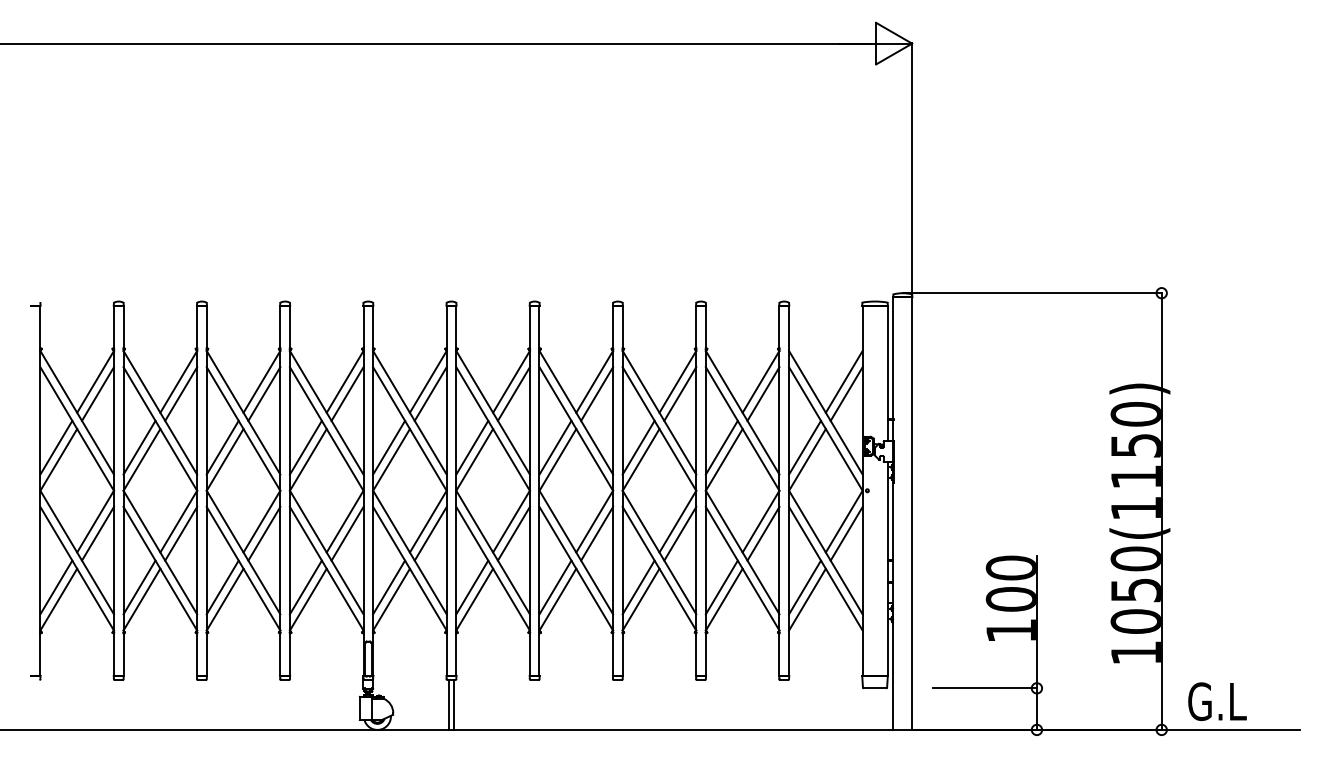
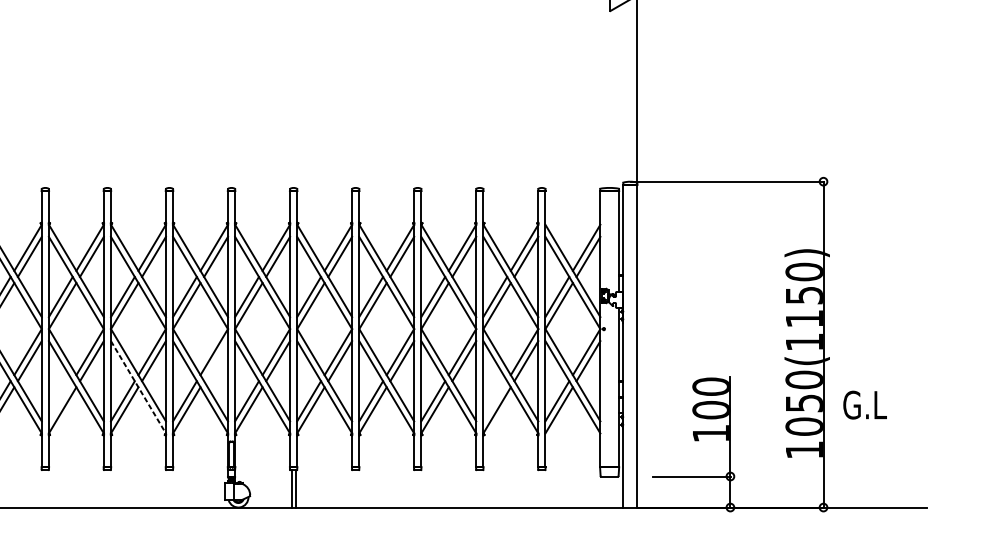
line: (347, 533) -> (216, 360), removed
line: (243, 568) -> (138, 387), solid -> dashed
line: (139, 587) -> (60, 401), removed
line: (721, 587) -> (495, 401), removed
text: (1217, 701) -> (865, 405), moved

